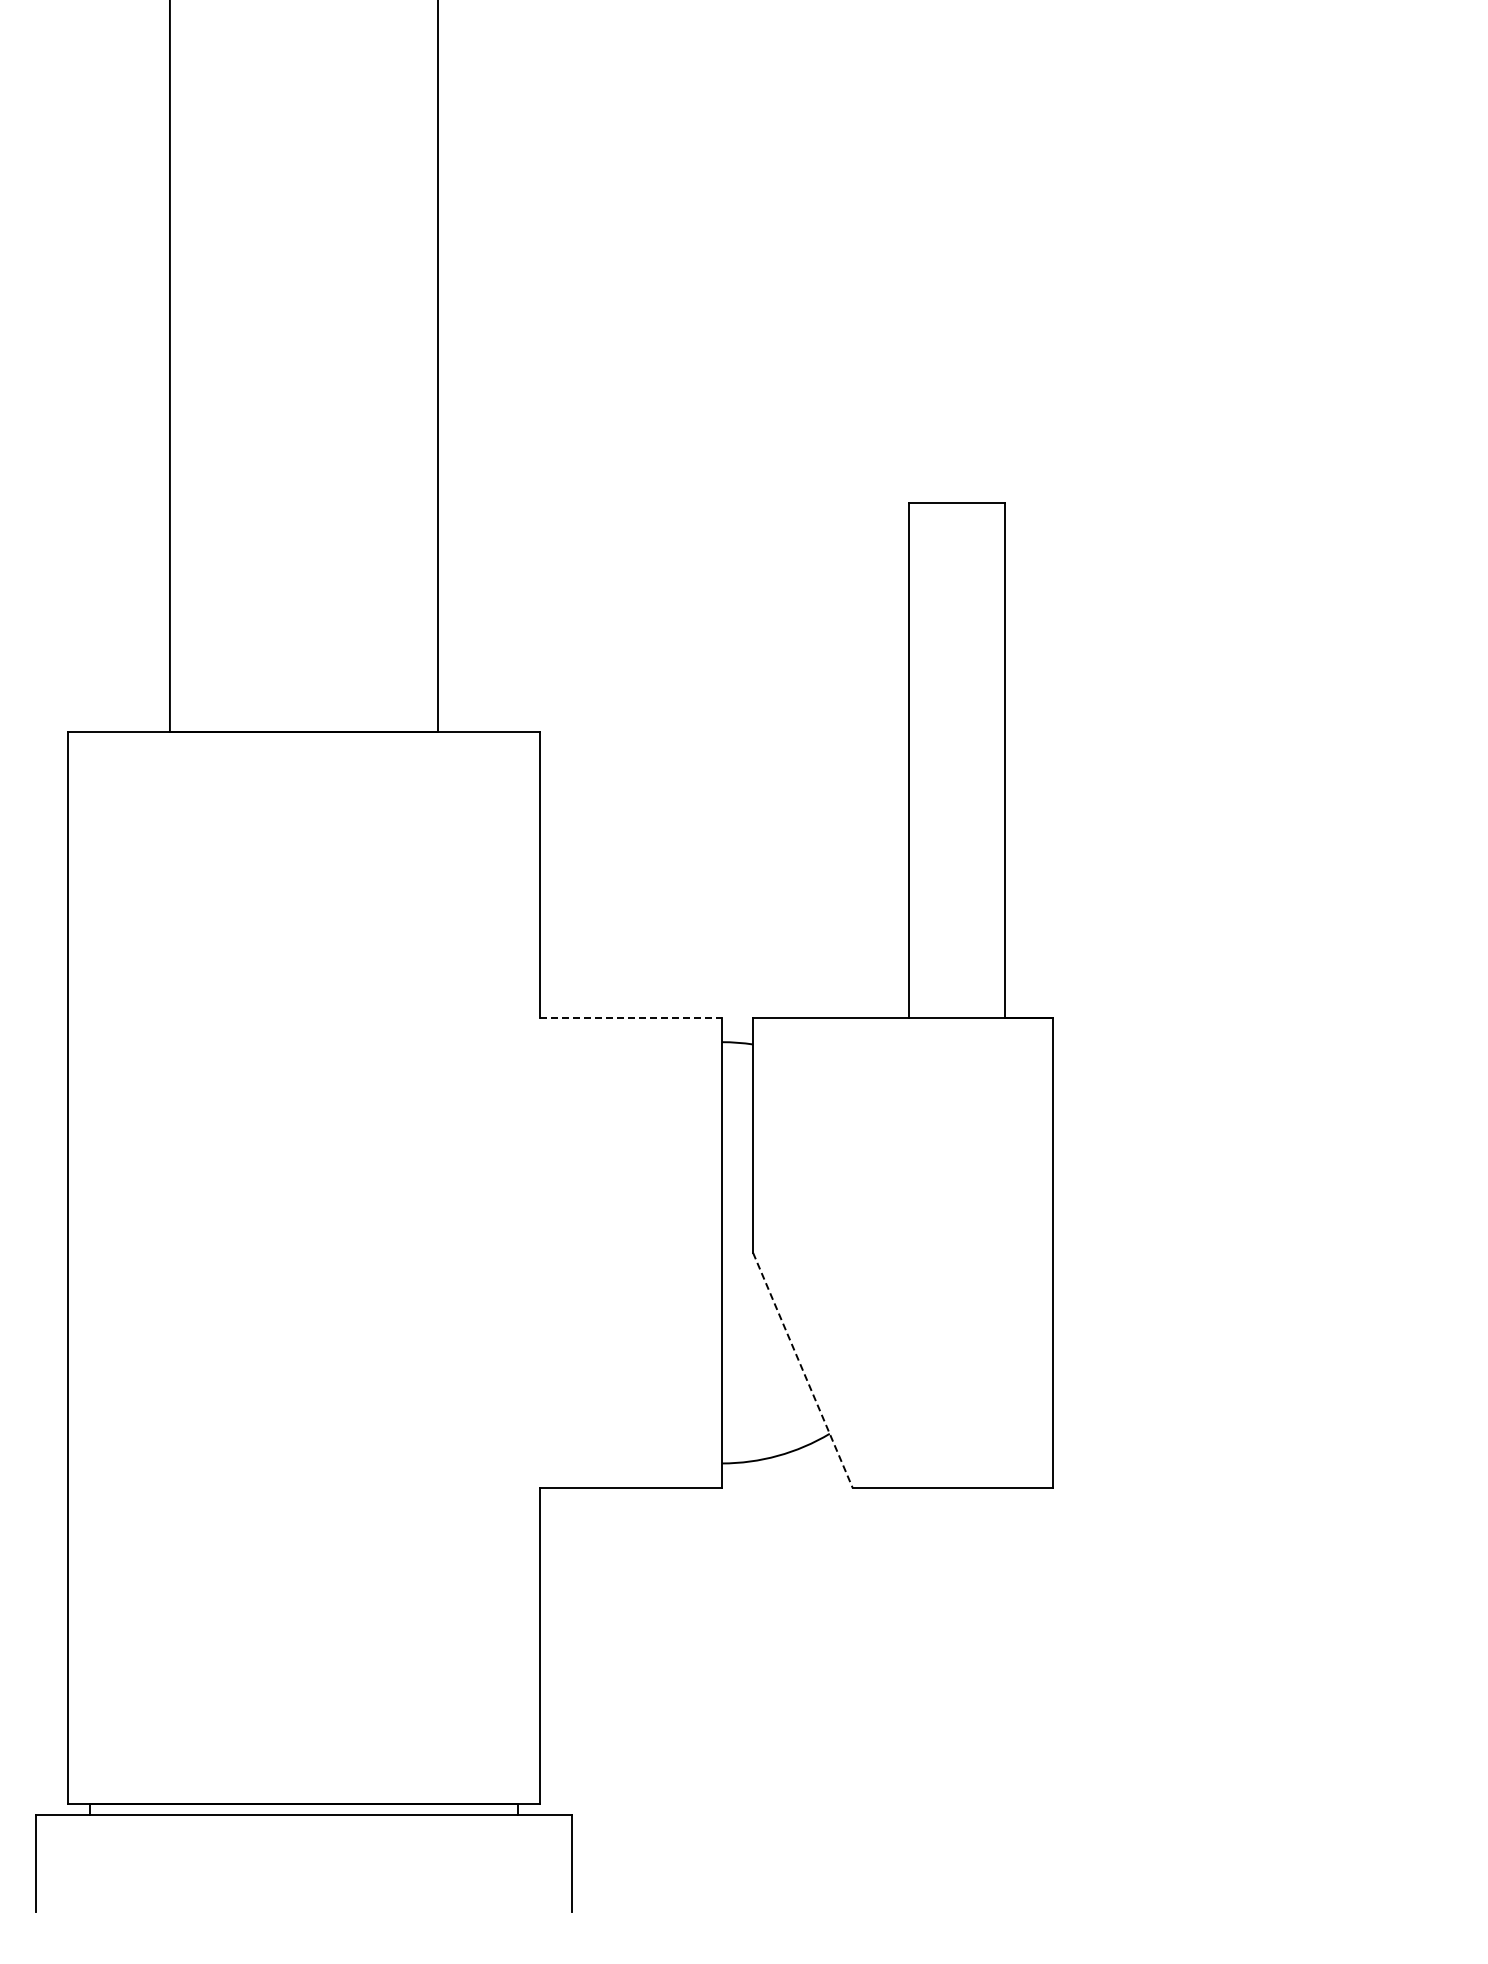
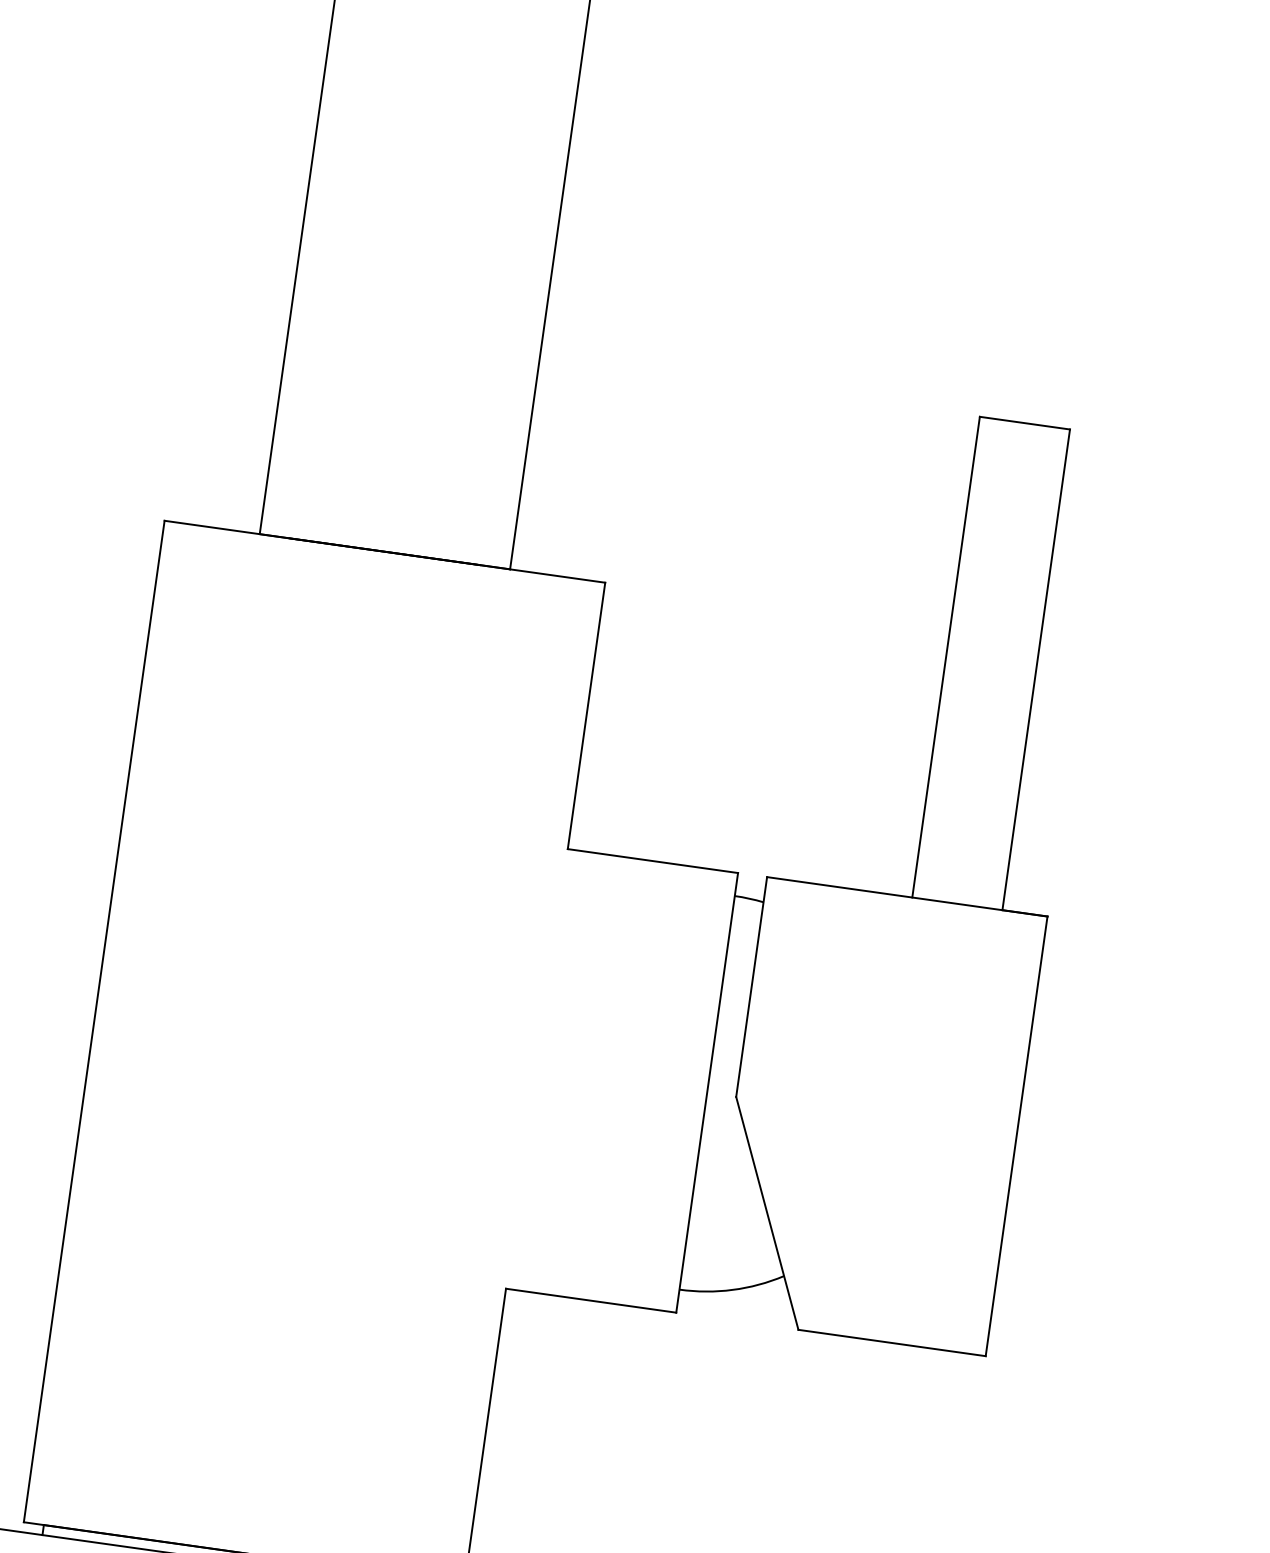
line: (631, 1017) -> (653, 861), dashed -> solid
line: (802, 1370) -> (766, 1213), dashed -> solid

